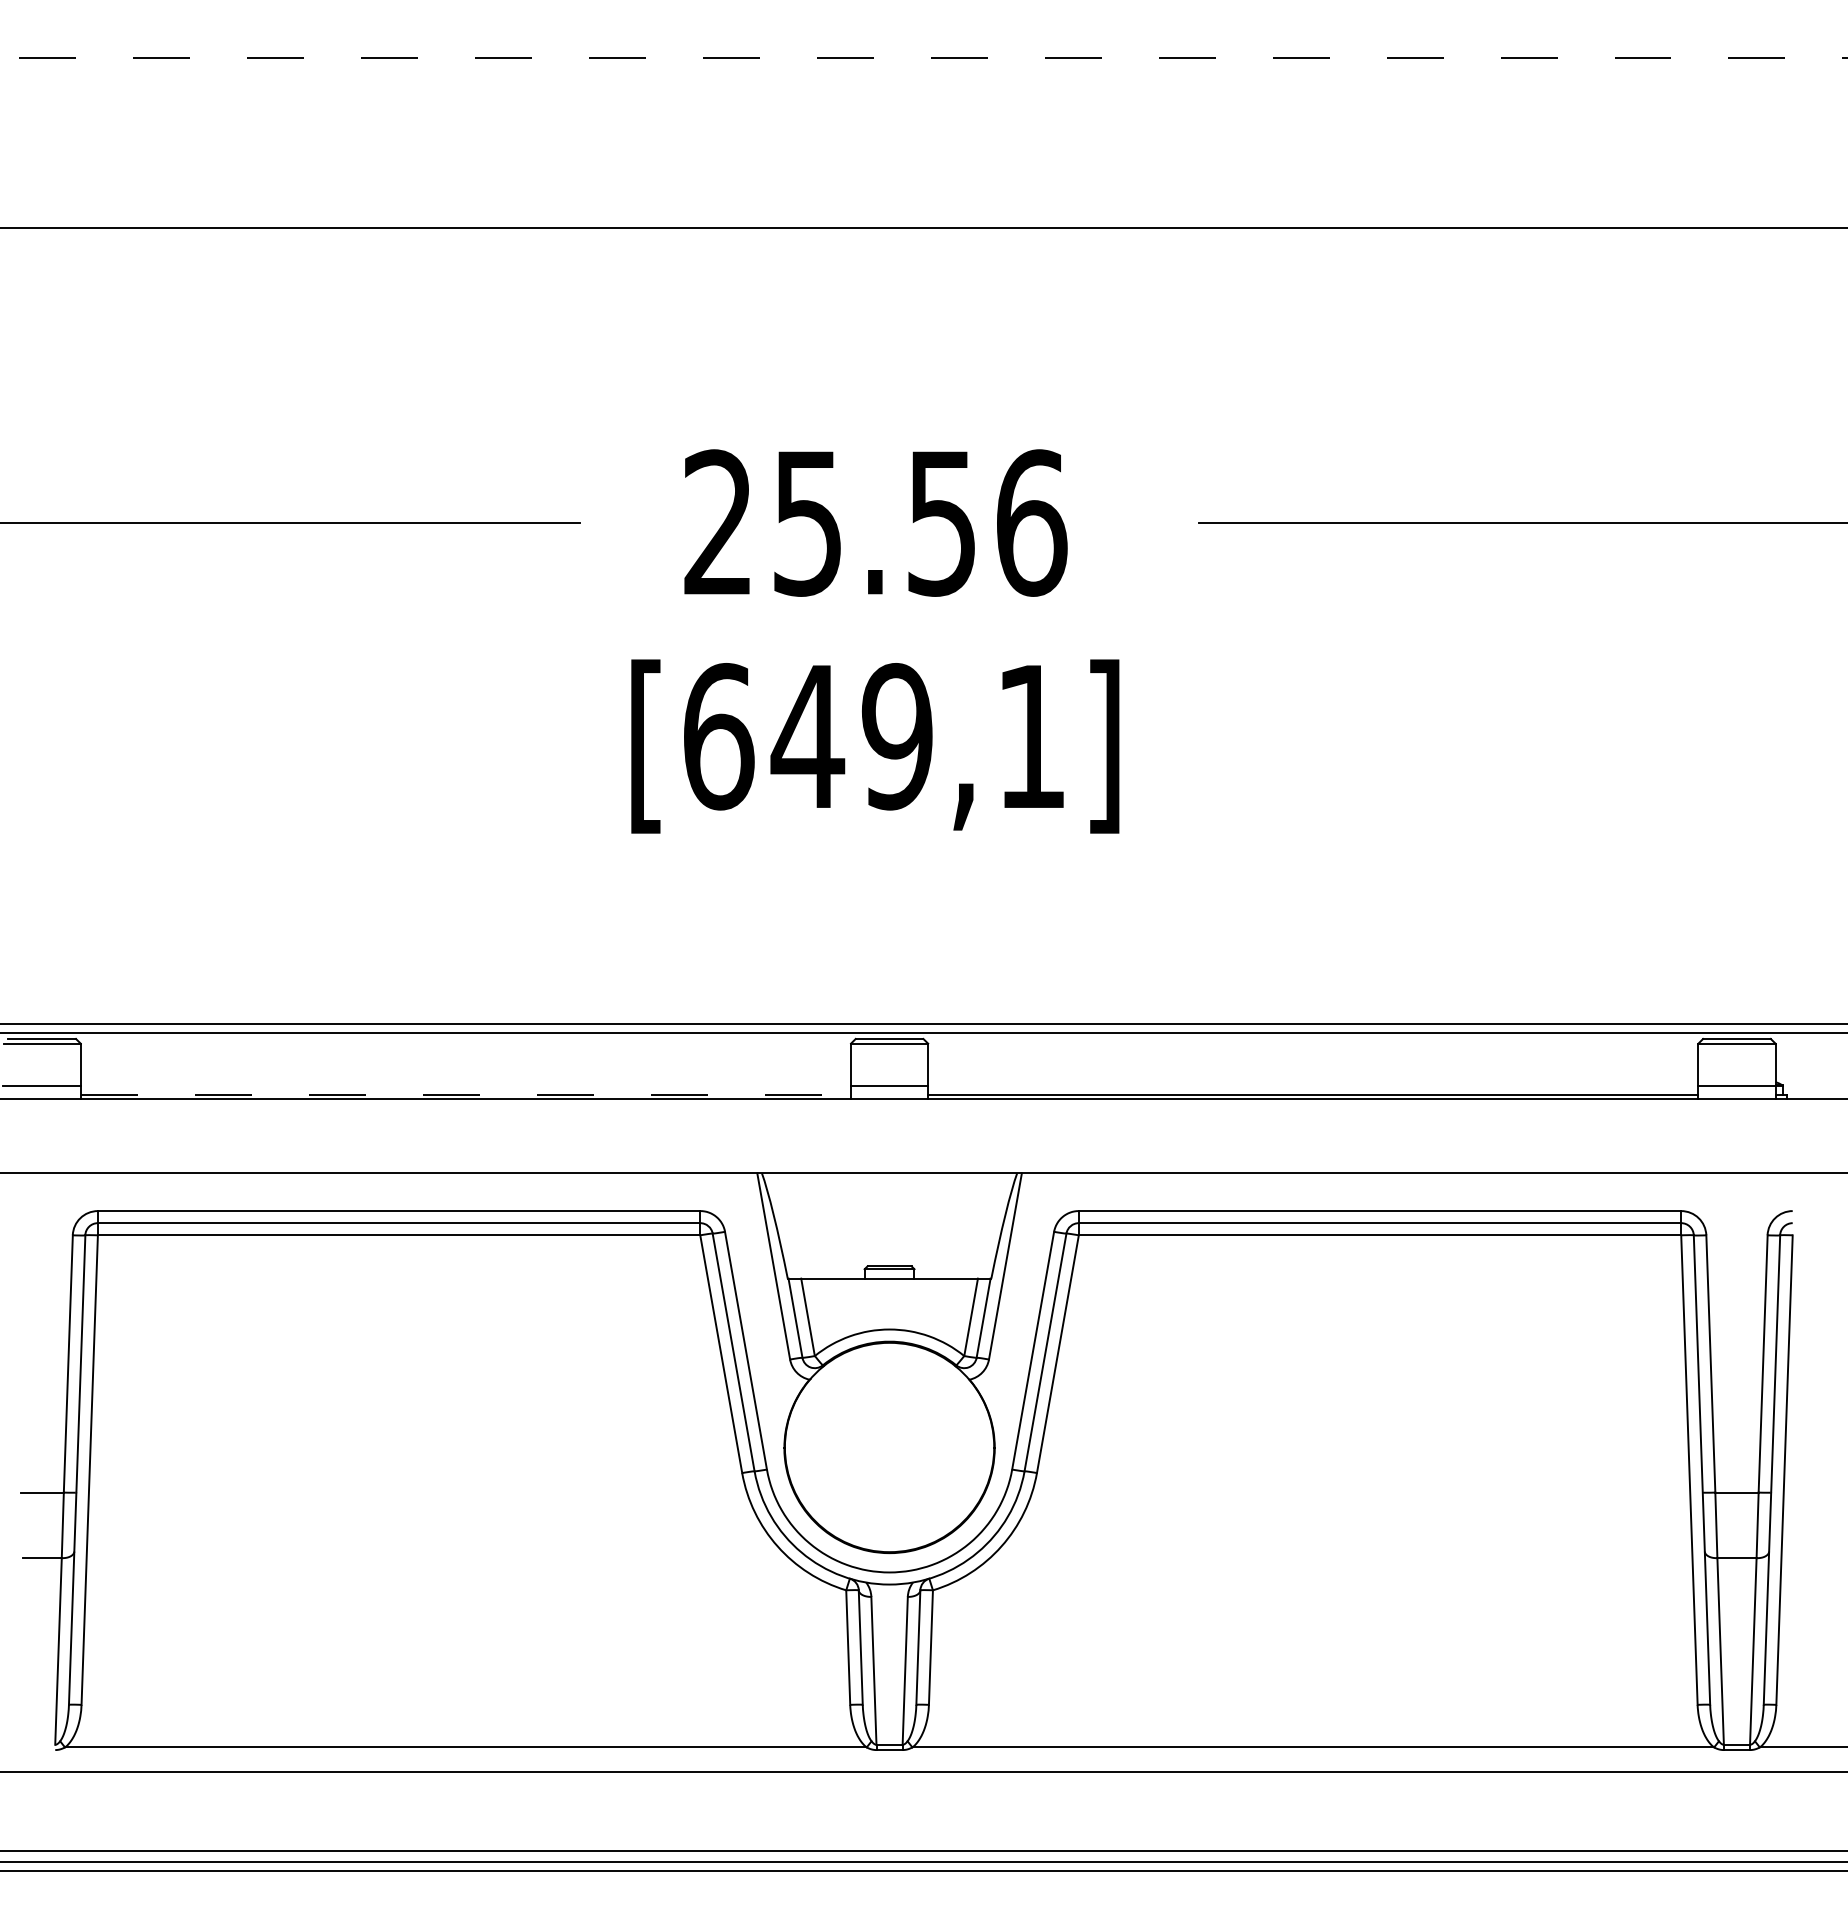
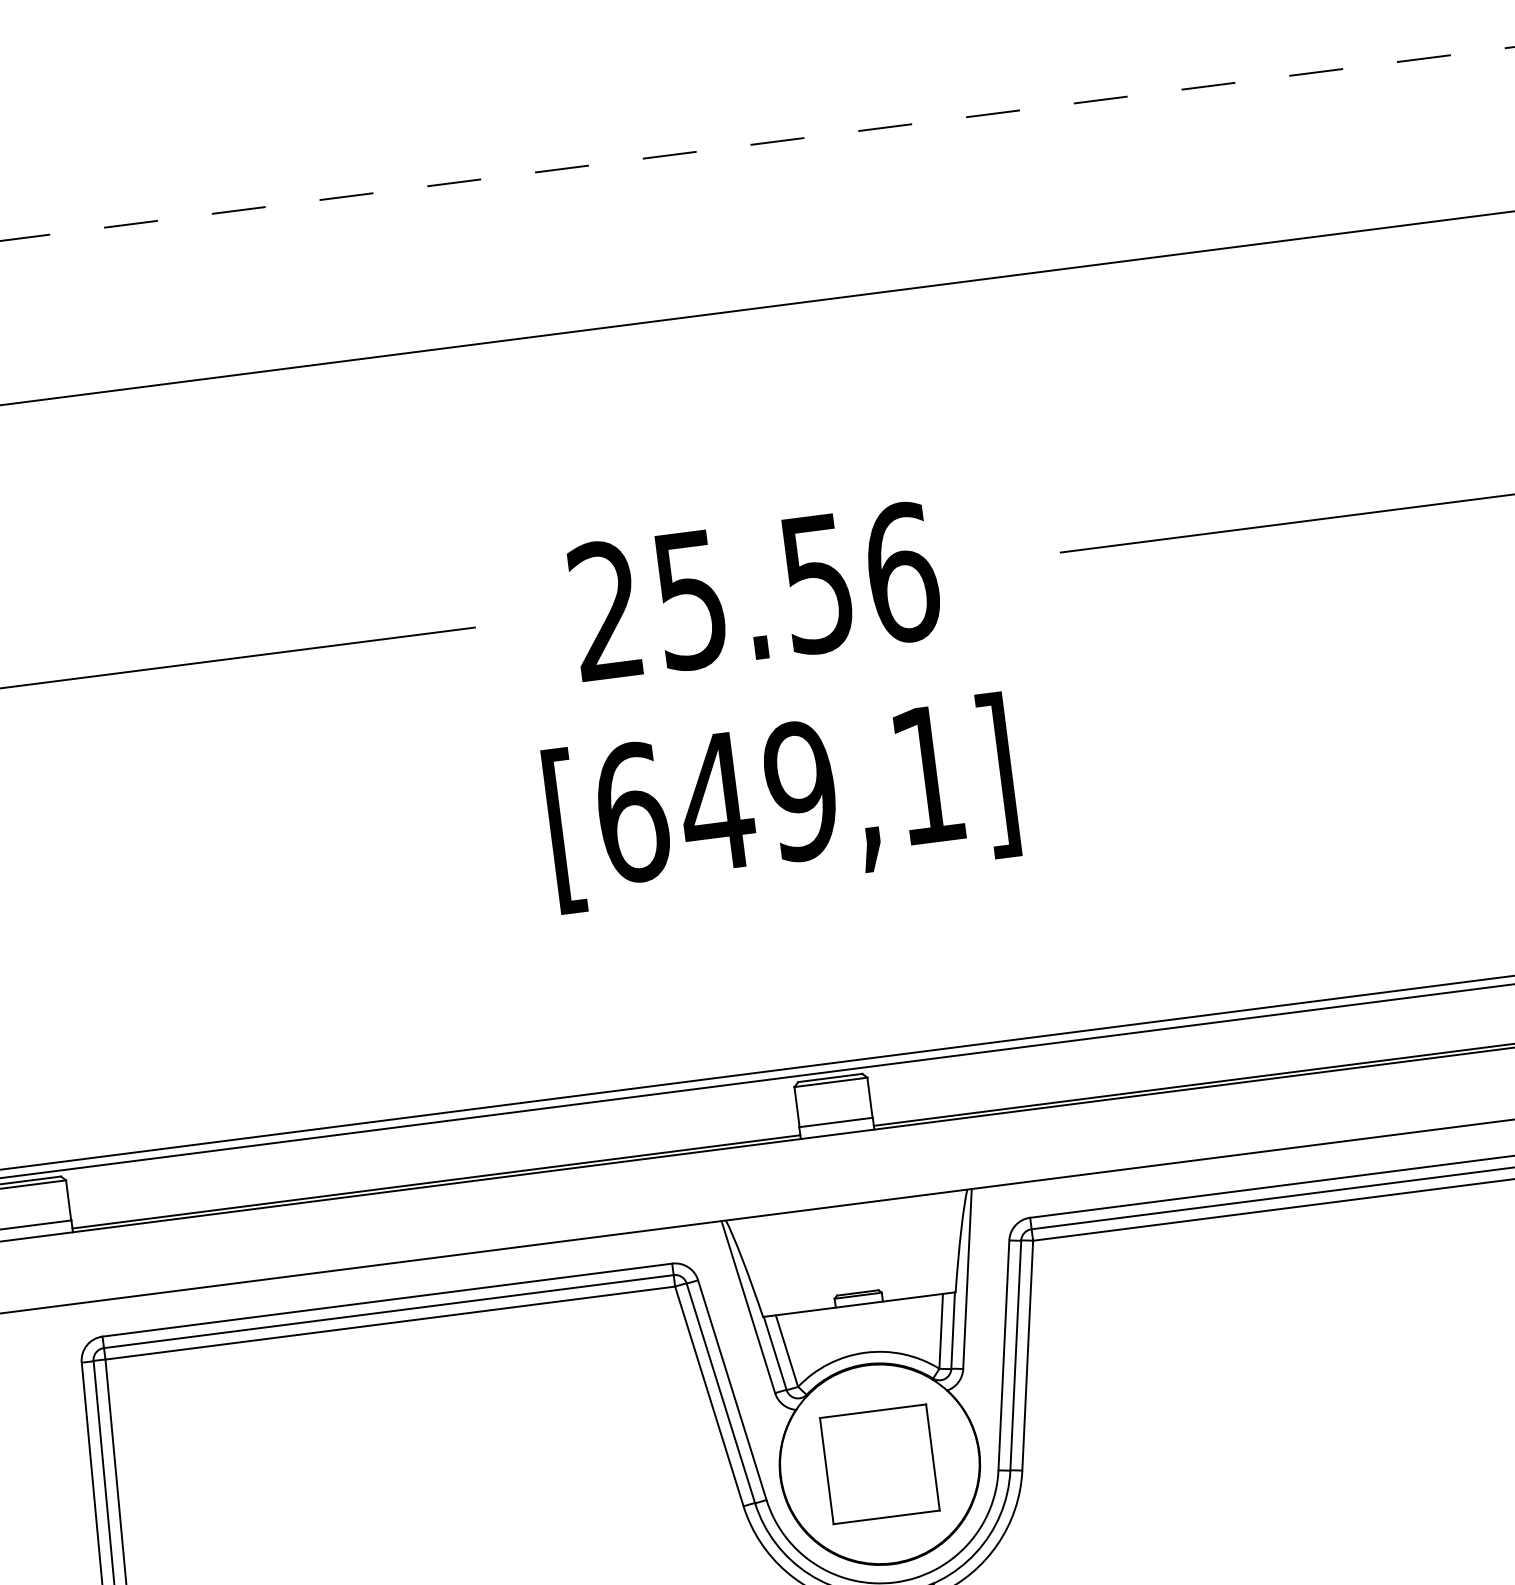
line: (465, 1094) -> (436, 1181), dashed -> solid
part: (889, 1447) -> (879, 1464), added

